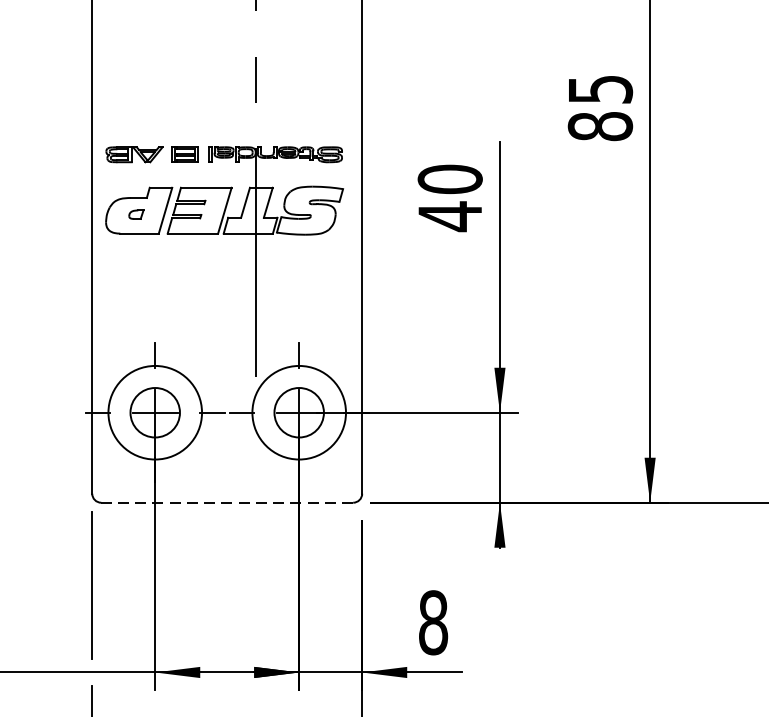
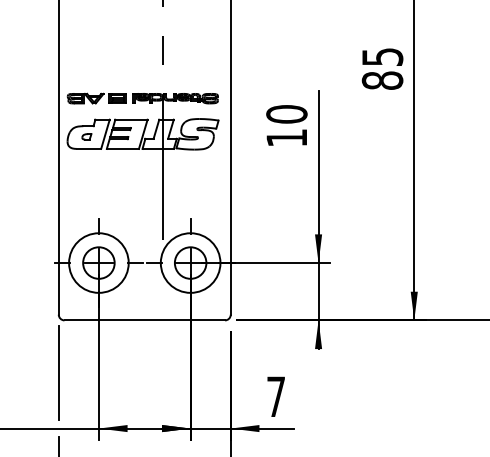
text: (449, 215) -> (286, 137), 40 -> 10
line: (226, 502) -> (144, 320), dashed -> solid
text: (433, 622) -> (276, 396), 8 -> 7

